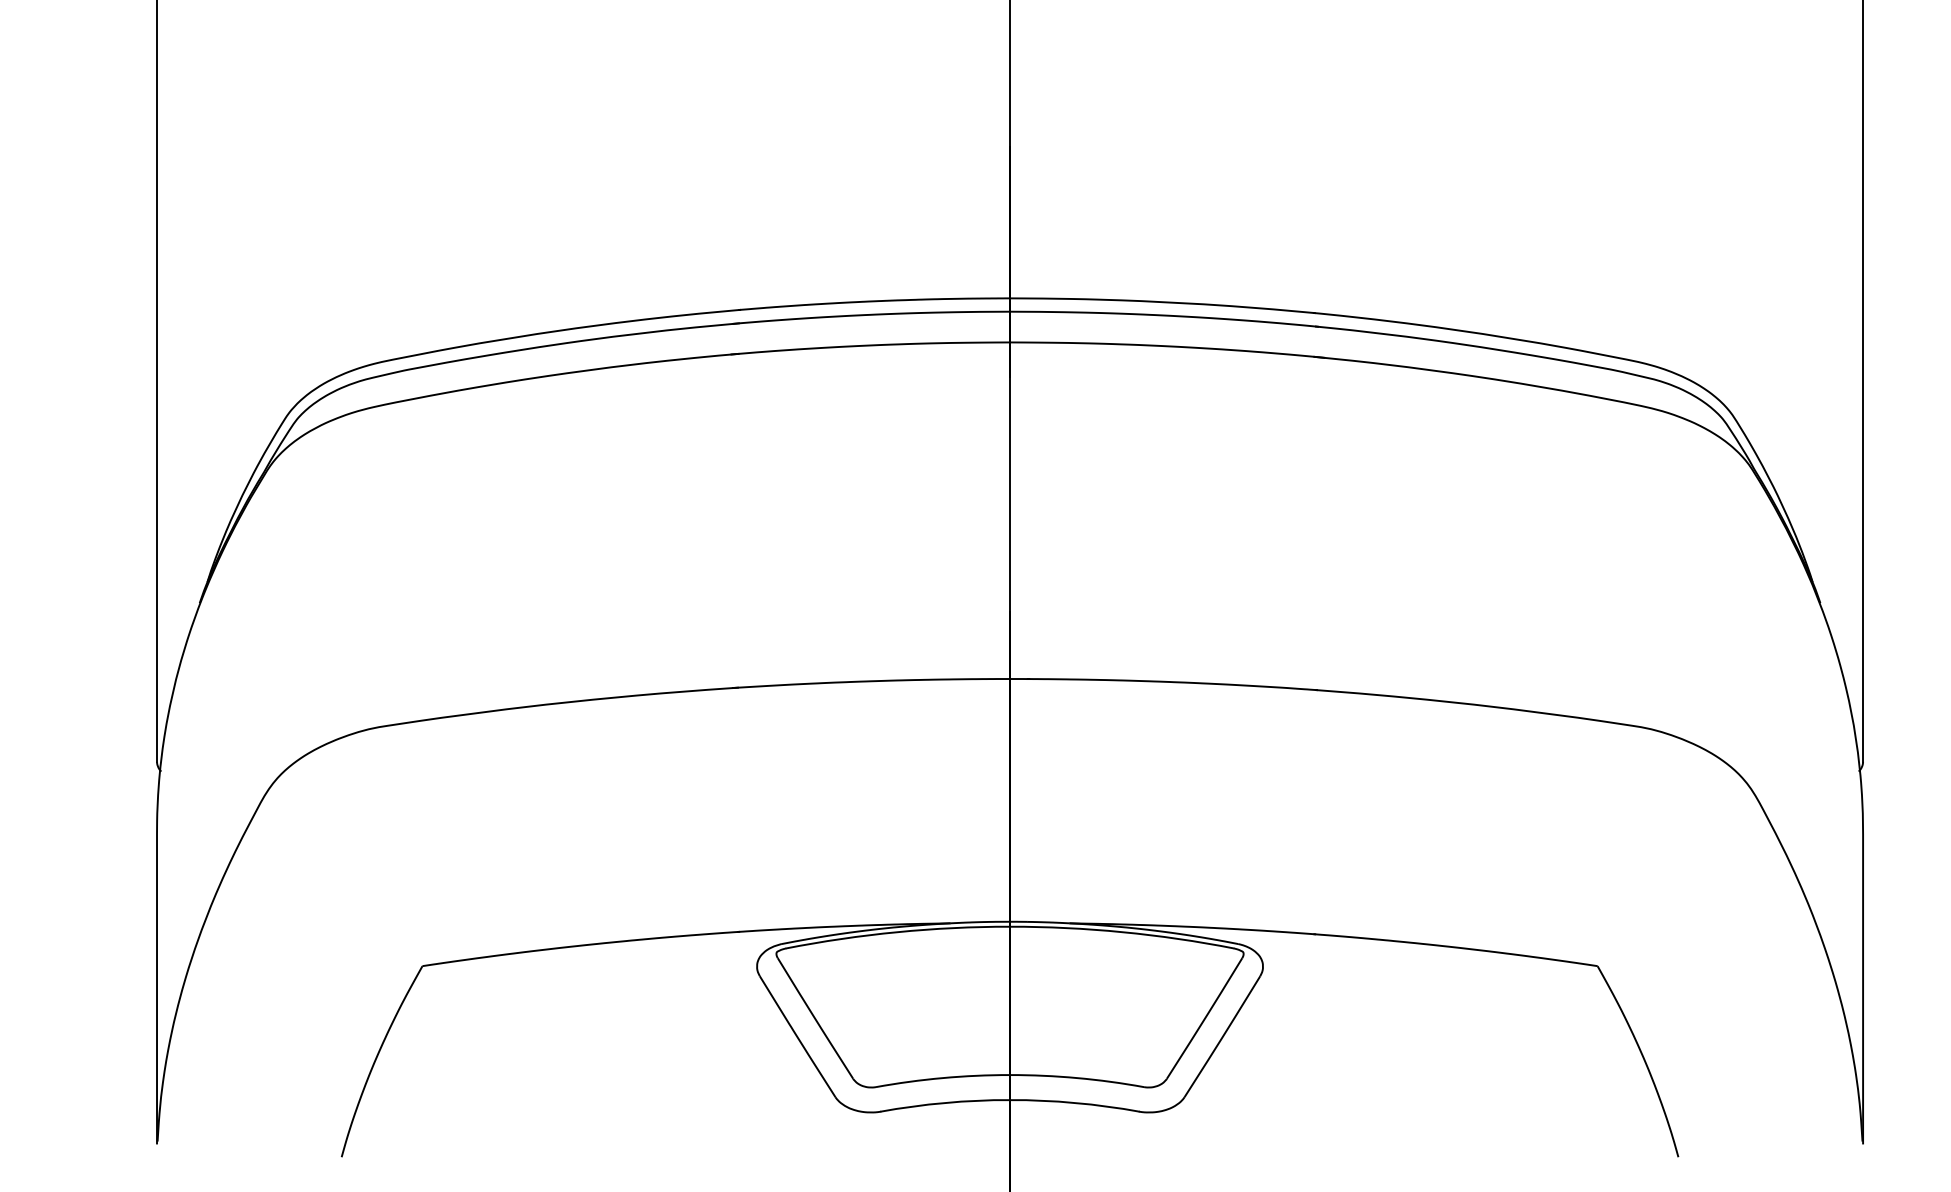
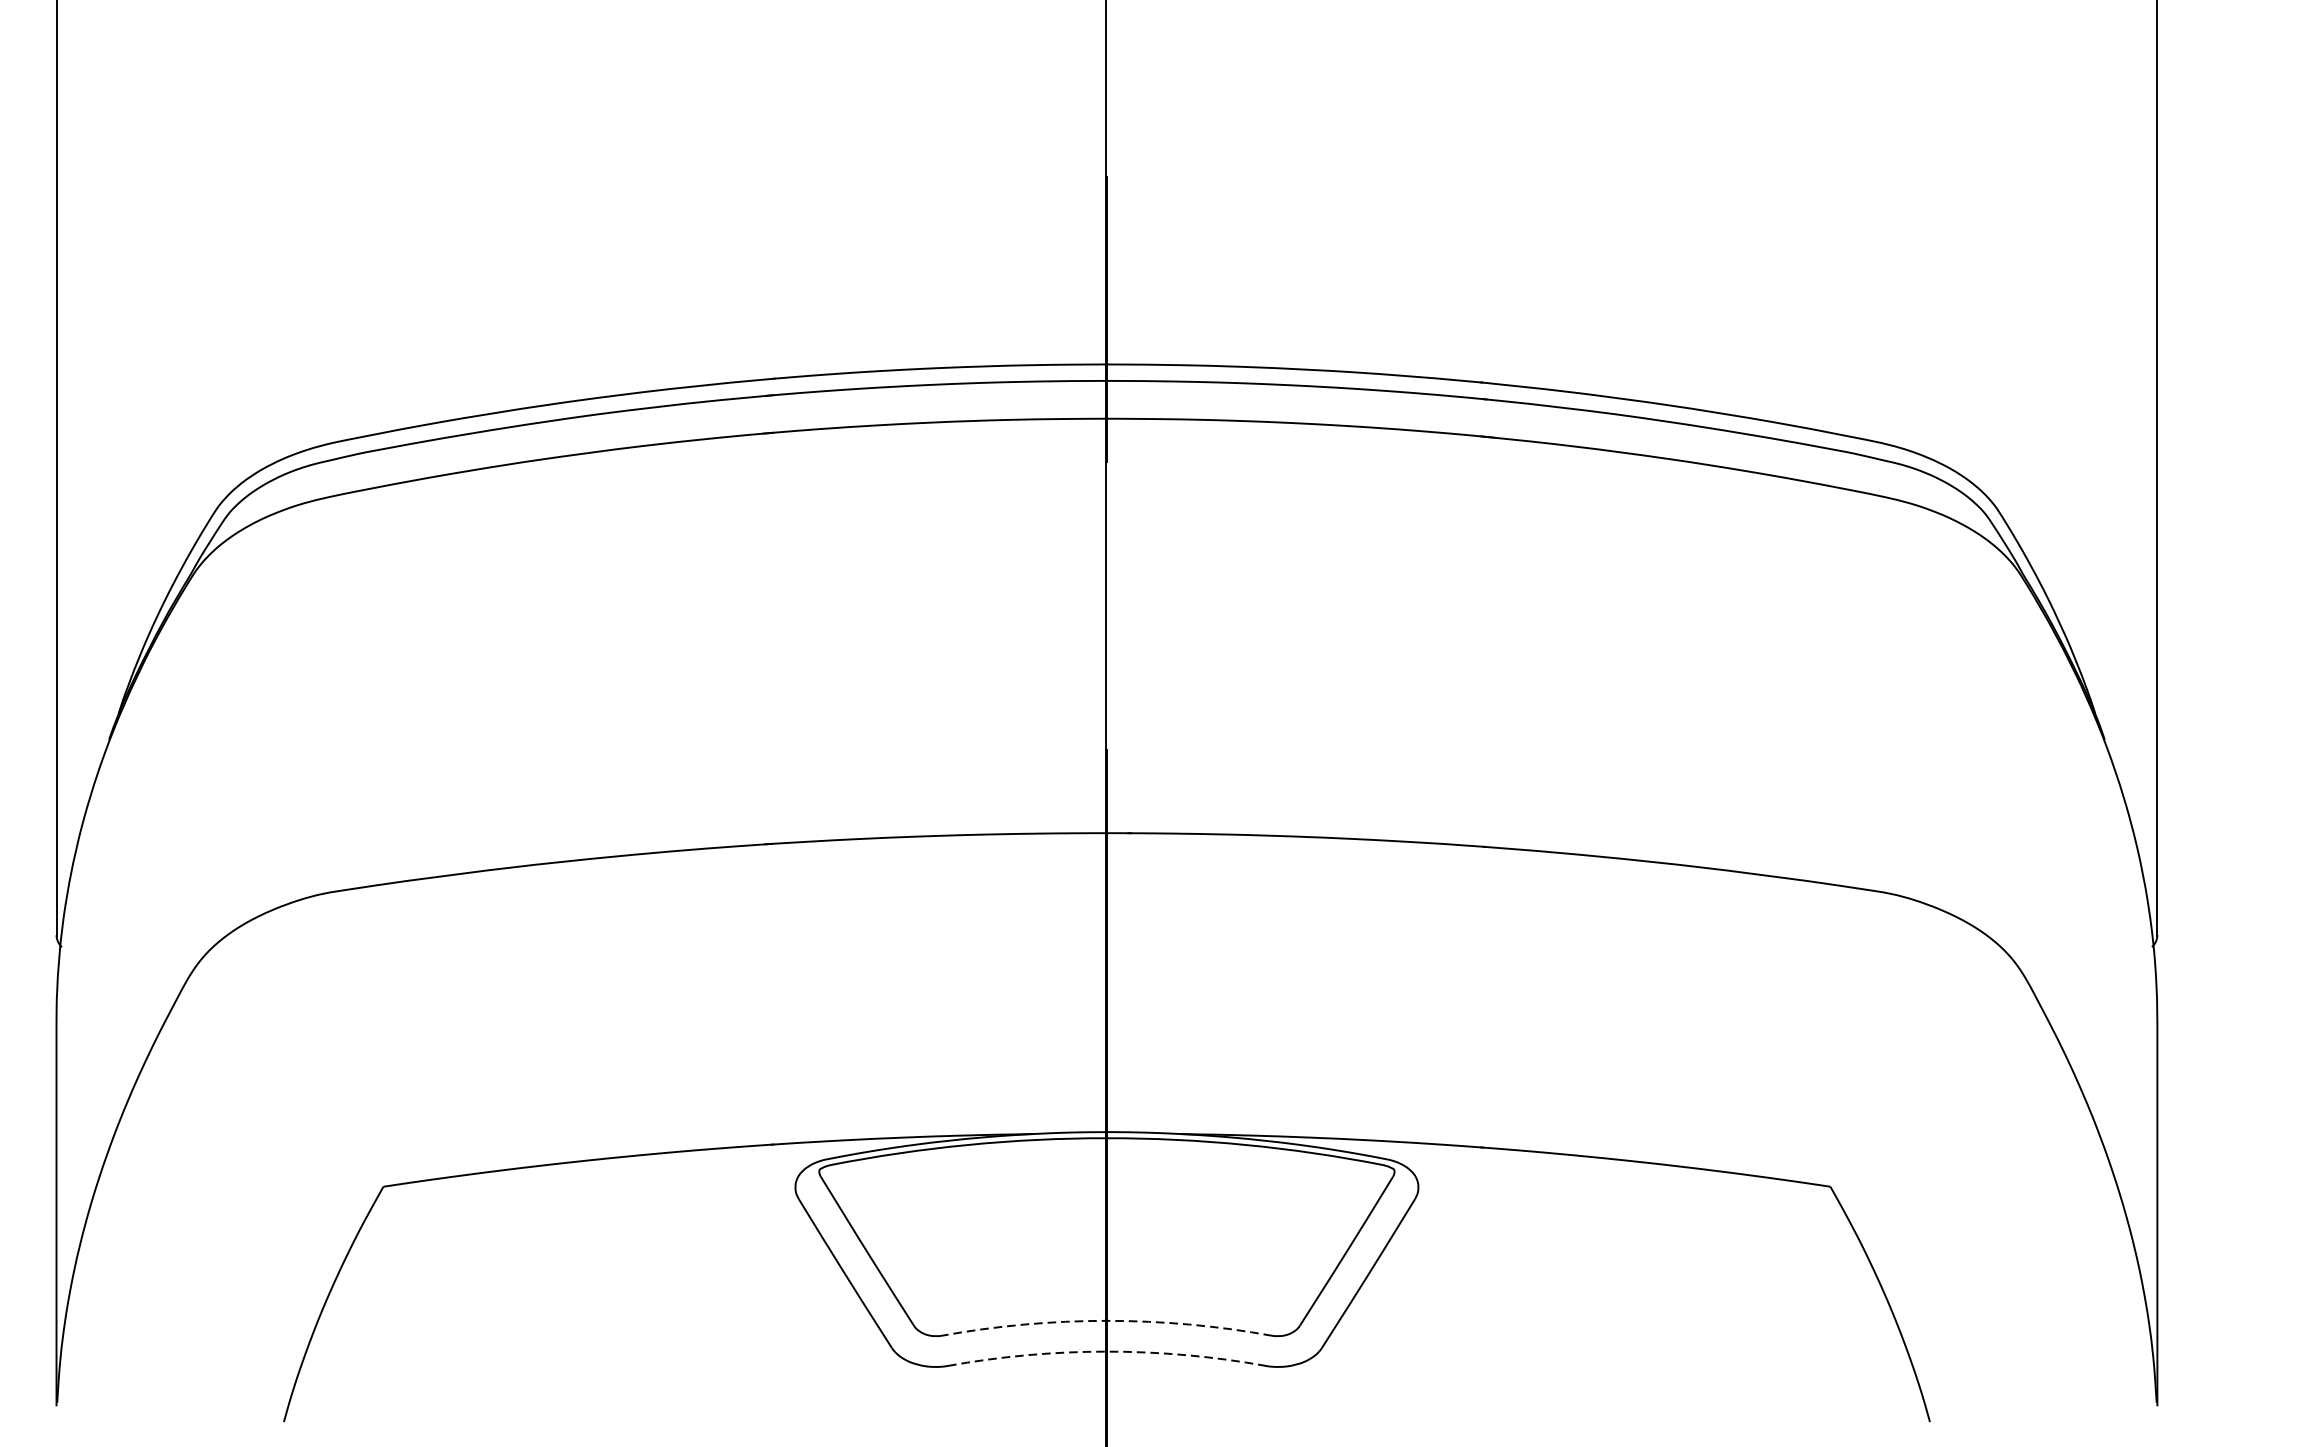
arc: (1010, 1075) -> (1107, 1321), solid -> dashed
arc: (1010, 1100) -> (1107, 1352), solid -> dashed

